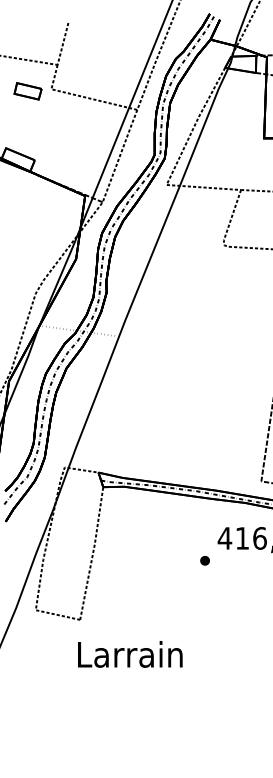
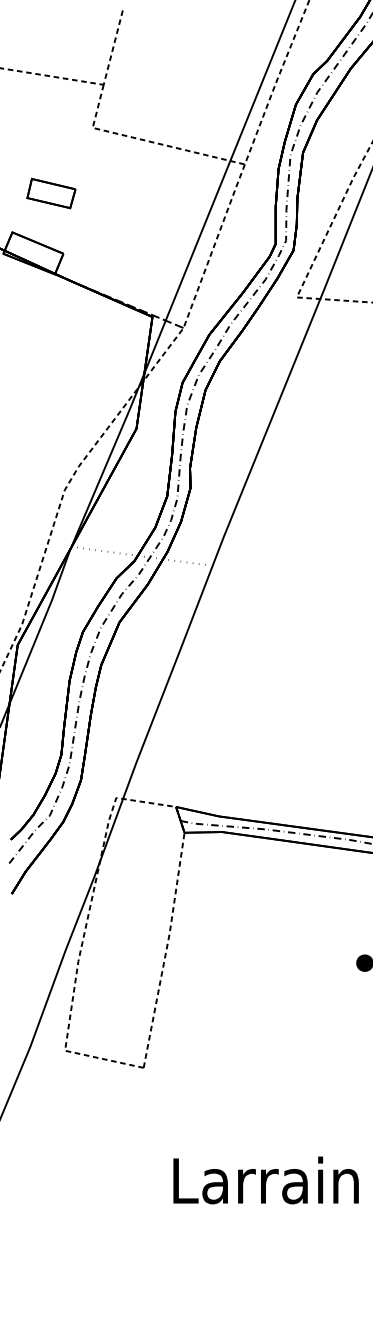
part: (27, 91) -> (50, 193), moved
text: (130, 654) -> (266, 1180), moved

